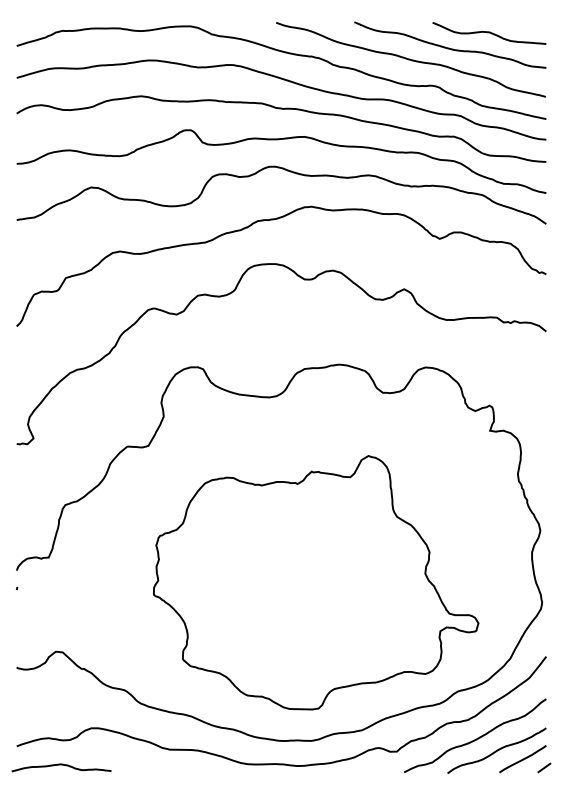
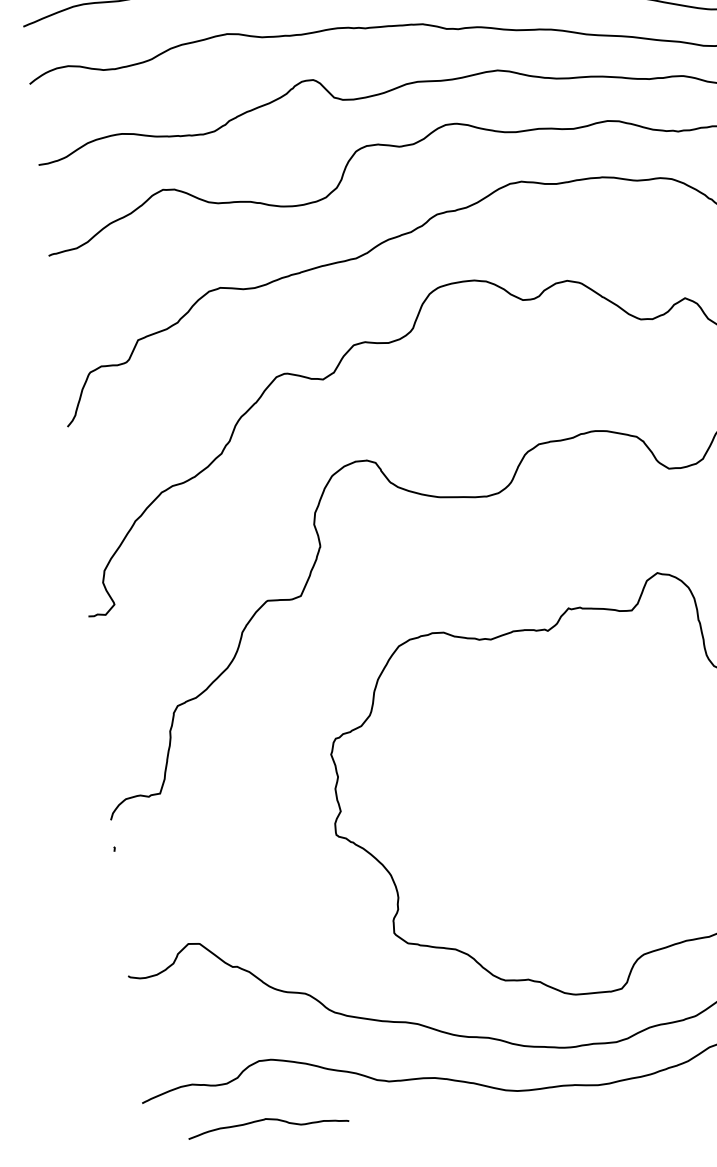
curve: (61, 765) -> (267, 1120), moved

